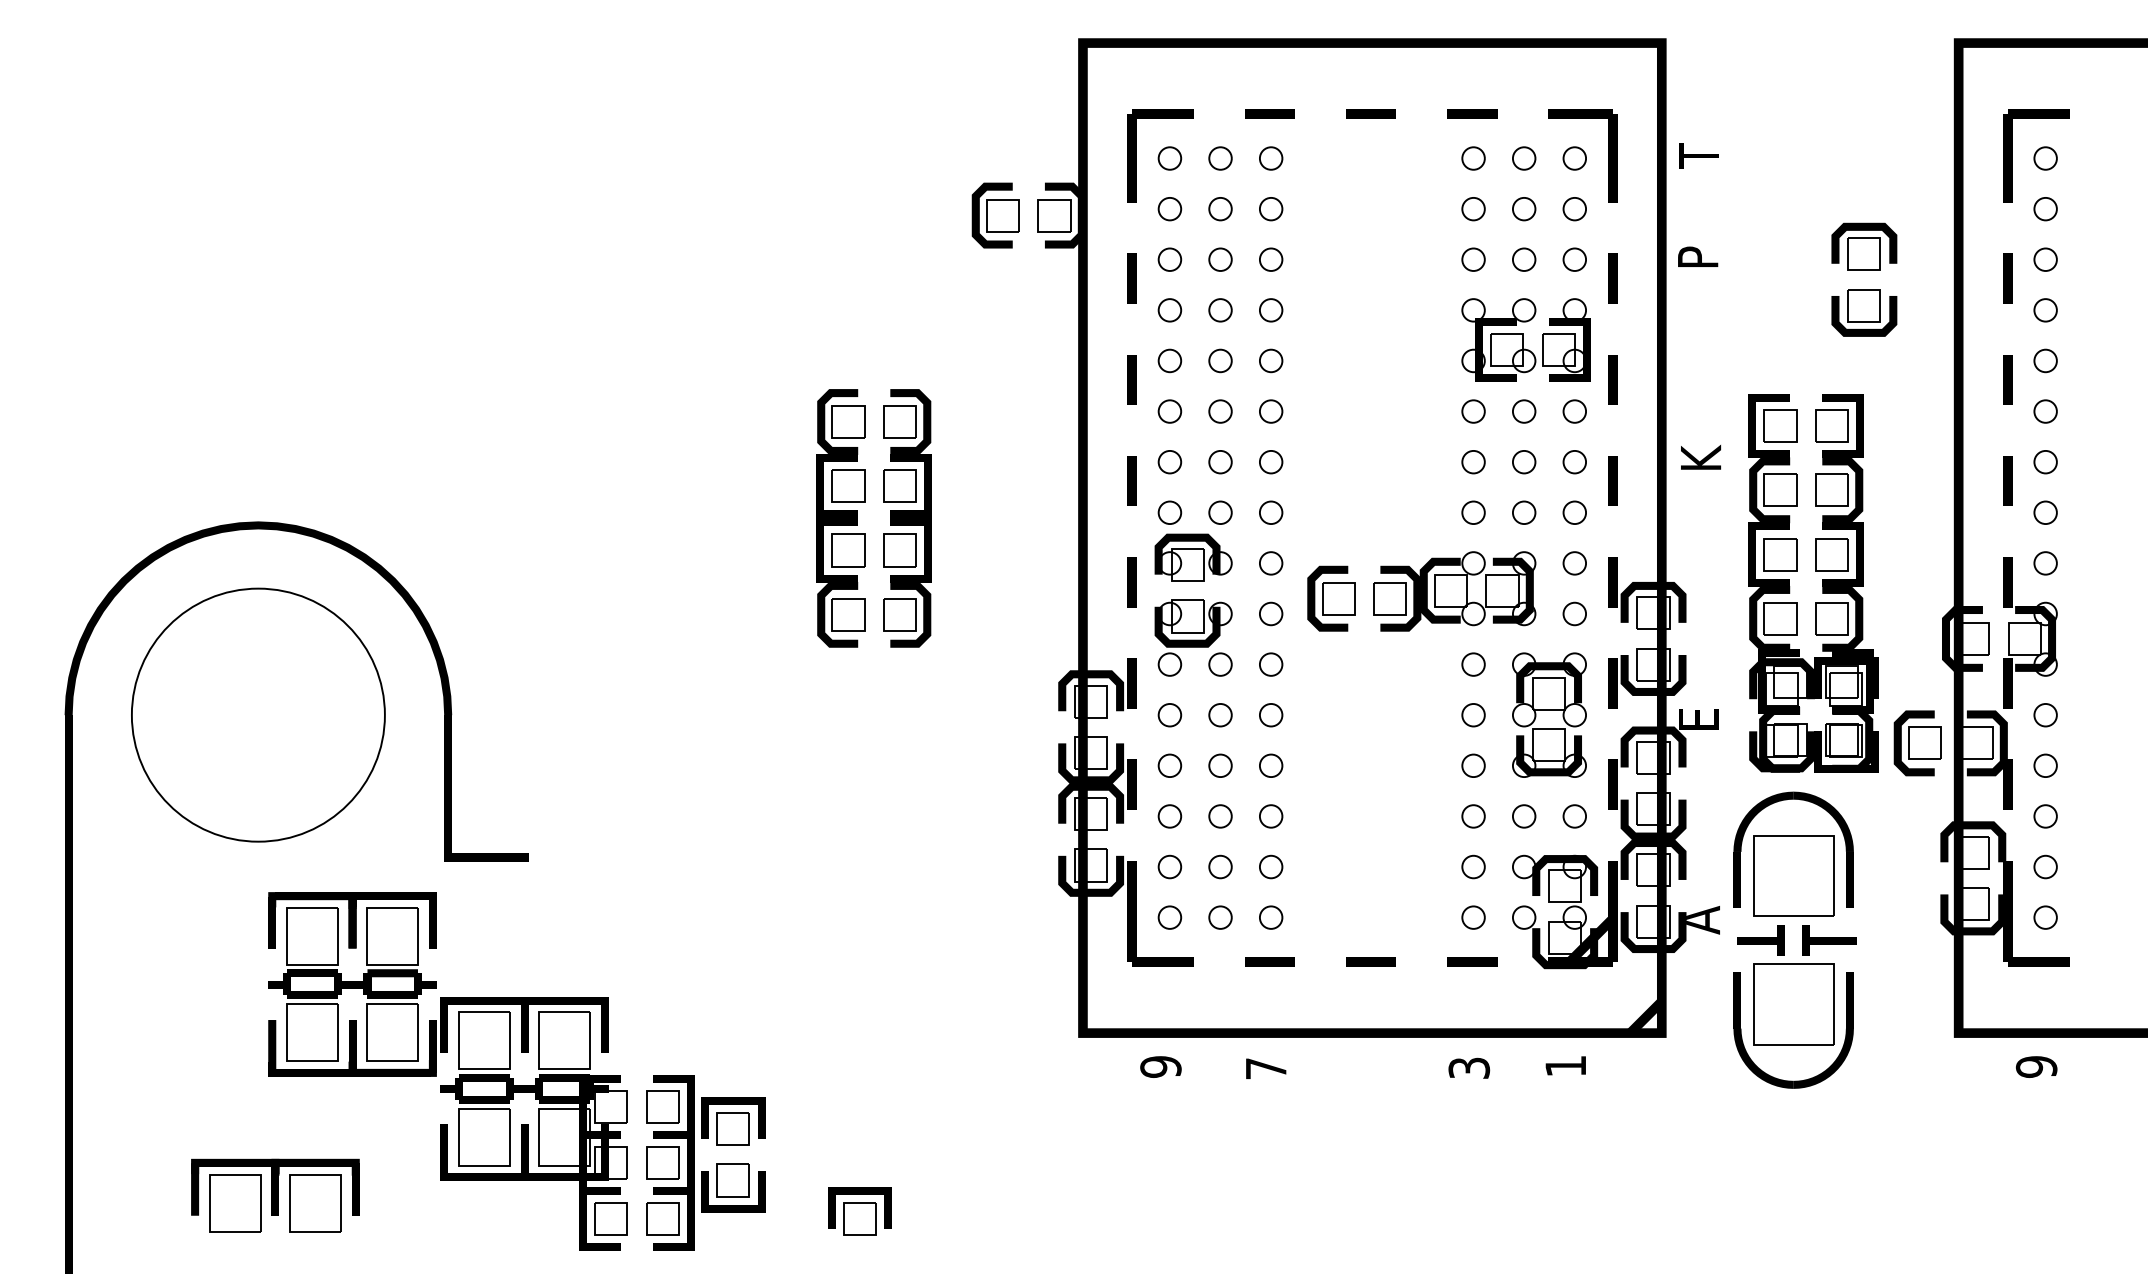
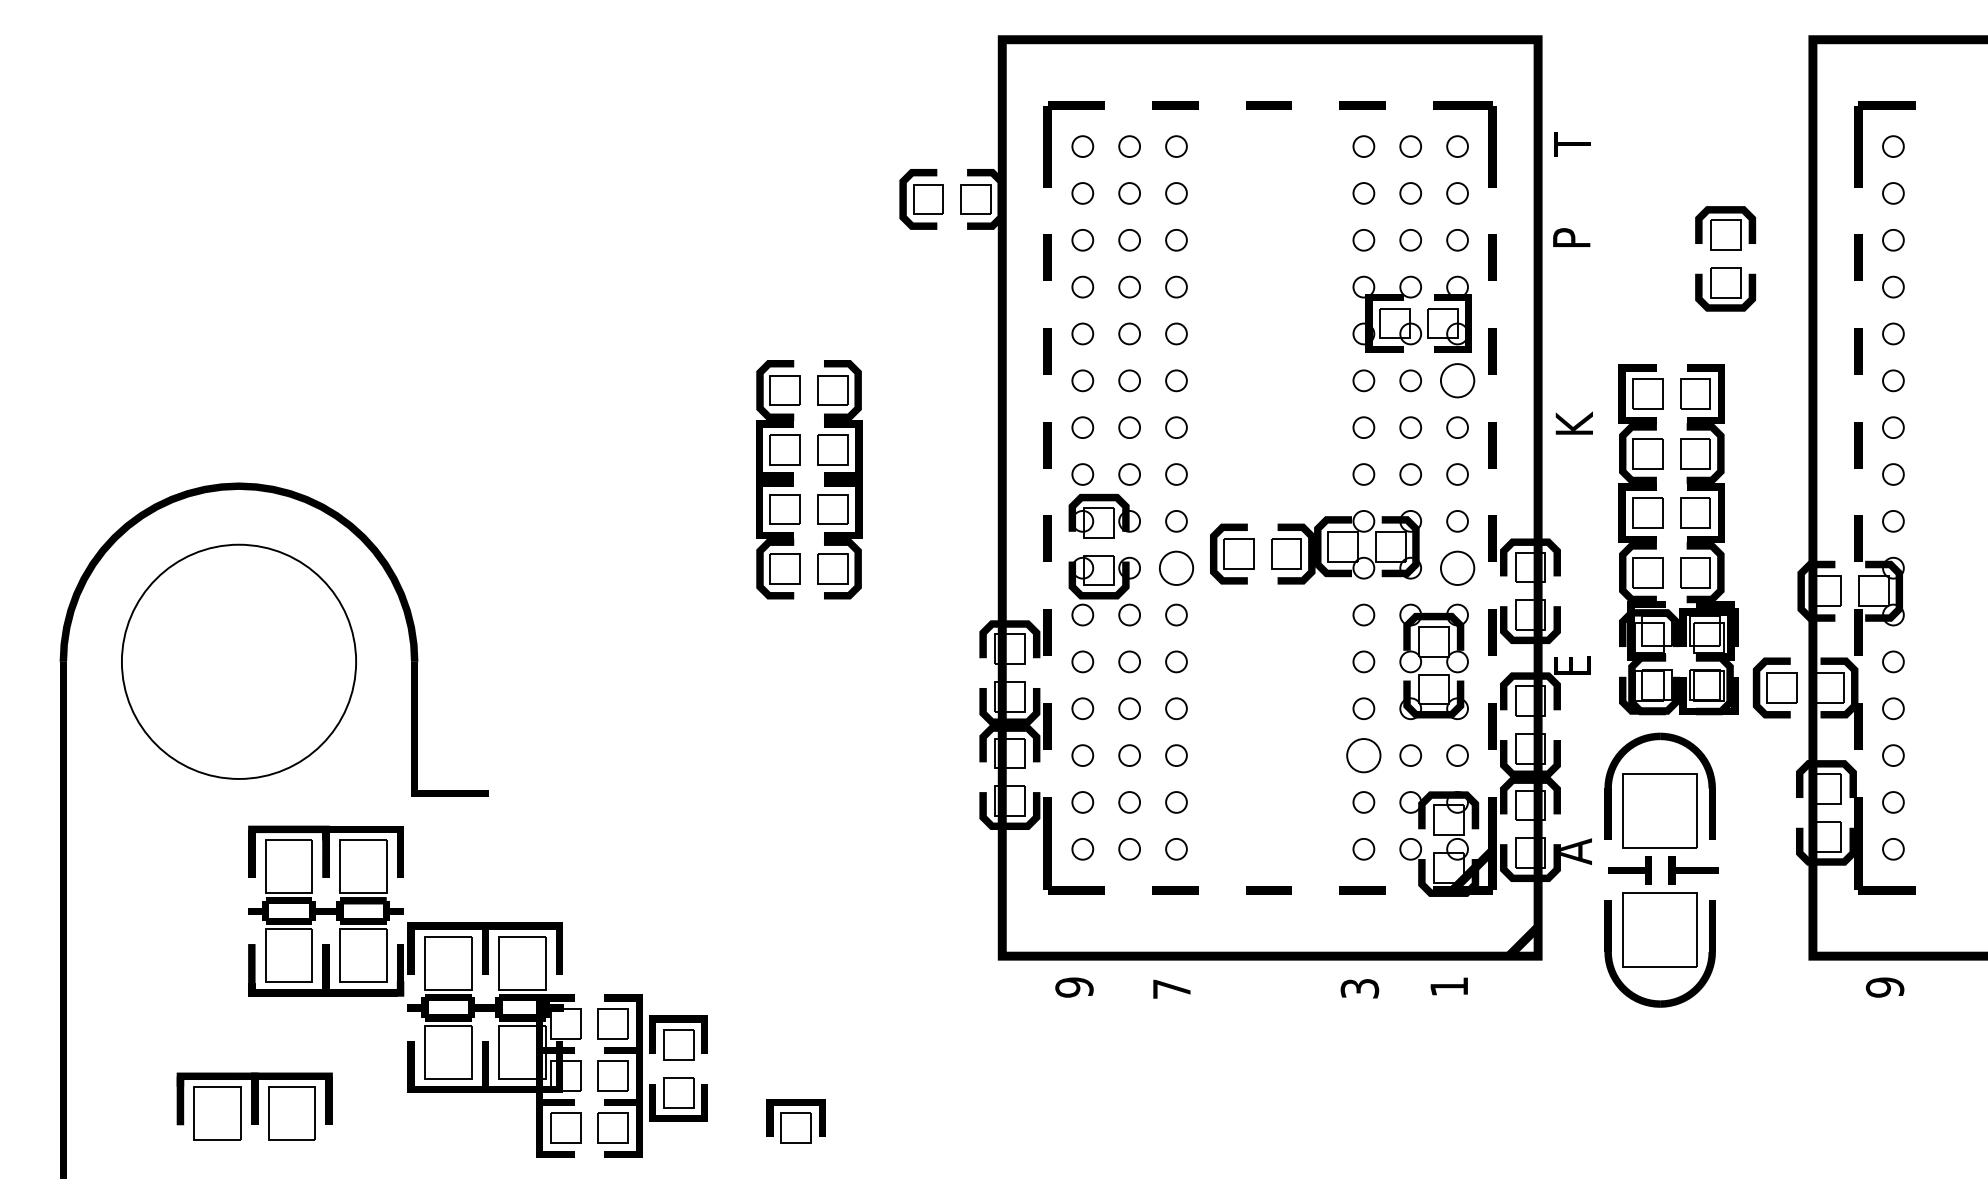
circle: (1574, 411) -> (1457, 380), size x1.6
circle: (1271, 613) -> (1176, 567), size x1.6
circle: (1574, 613) -> (1457, 567), size x1.6
circle: (1473, 816) -> (1363, 755), size x1.6

